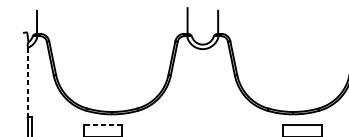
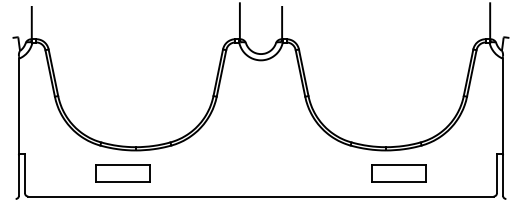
line: (28, 82) -> (19, 106), dashed -> solid
line: (103, 125) -> (123, 165), dashed -> solid

